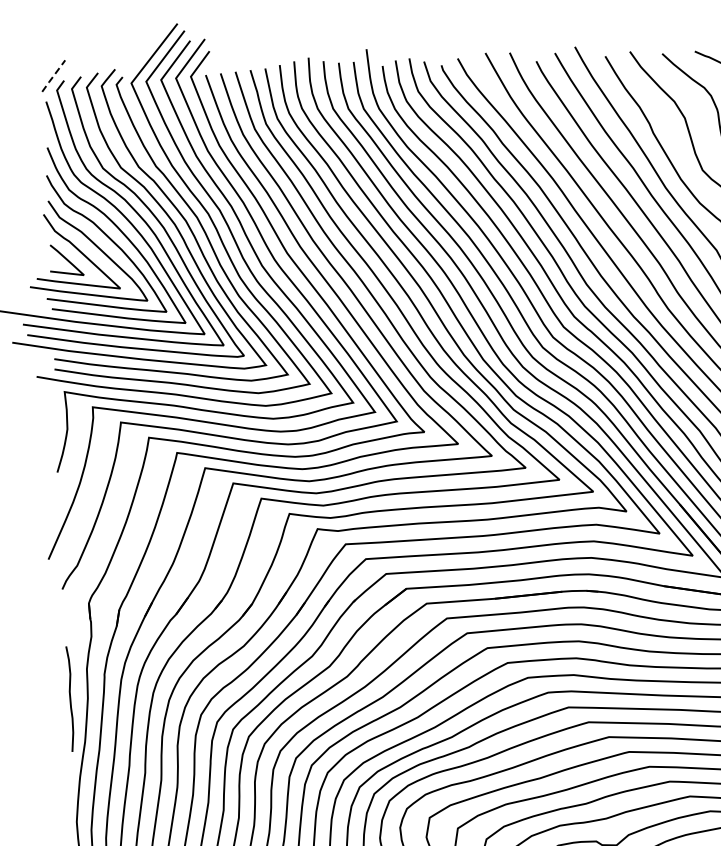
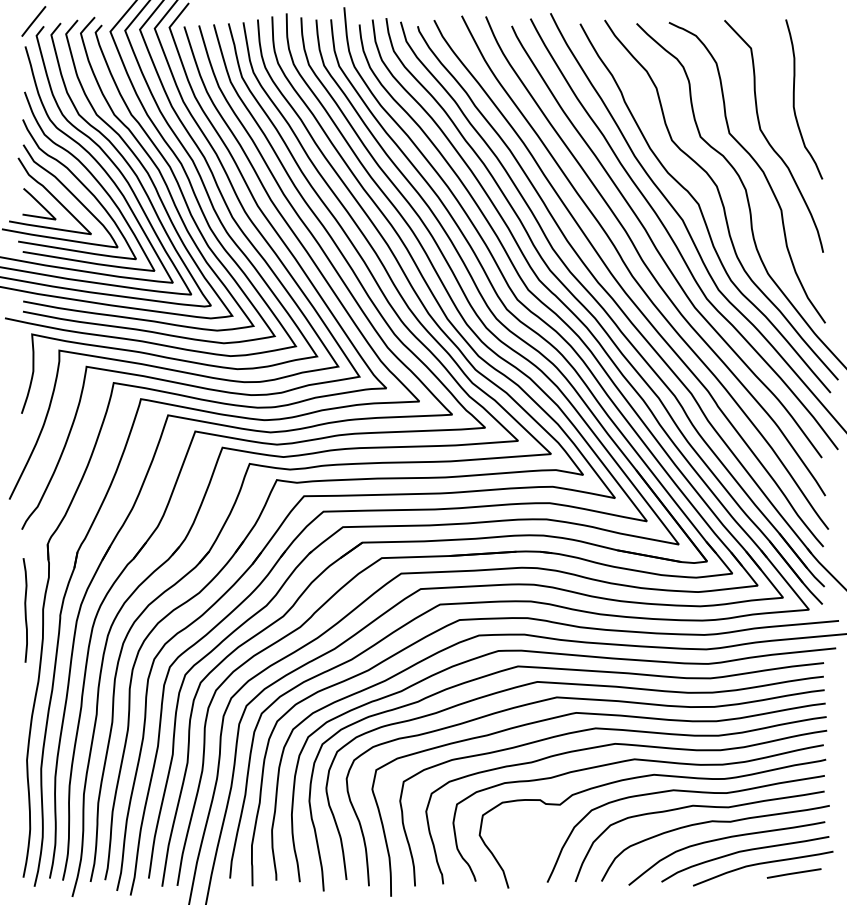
line: (53, 76) -> (33, 21), dashed -> solid
curve: (69, 699) -> (24, 610), moved

